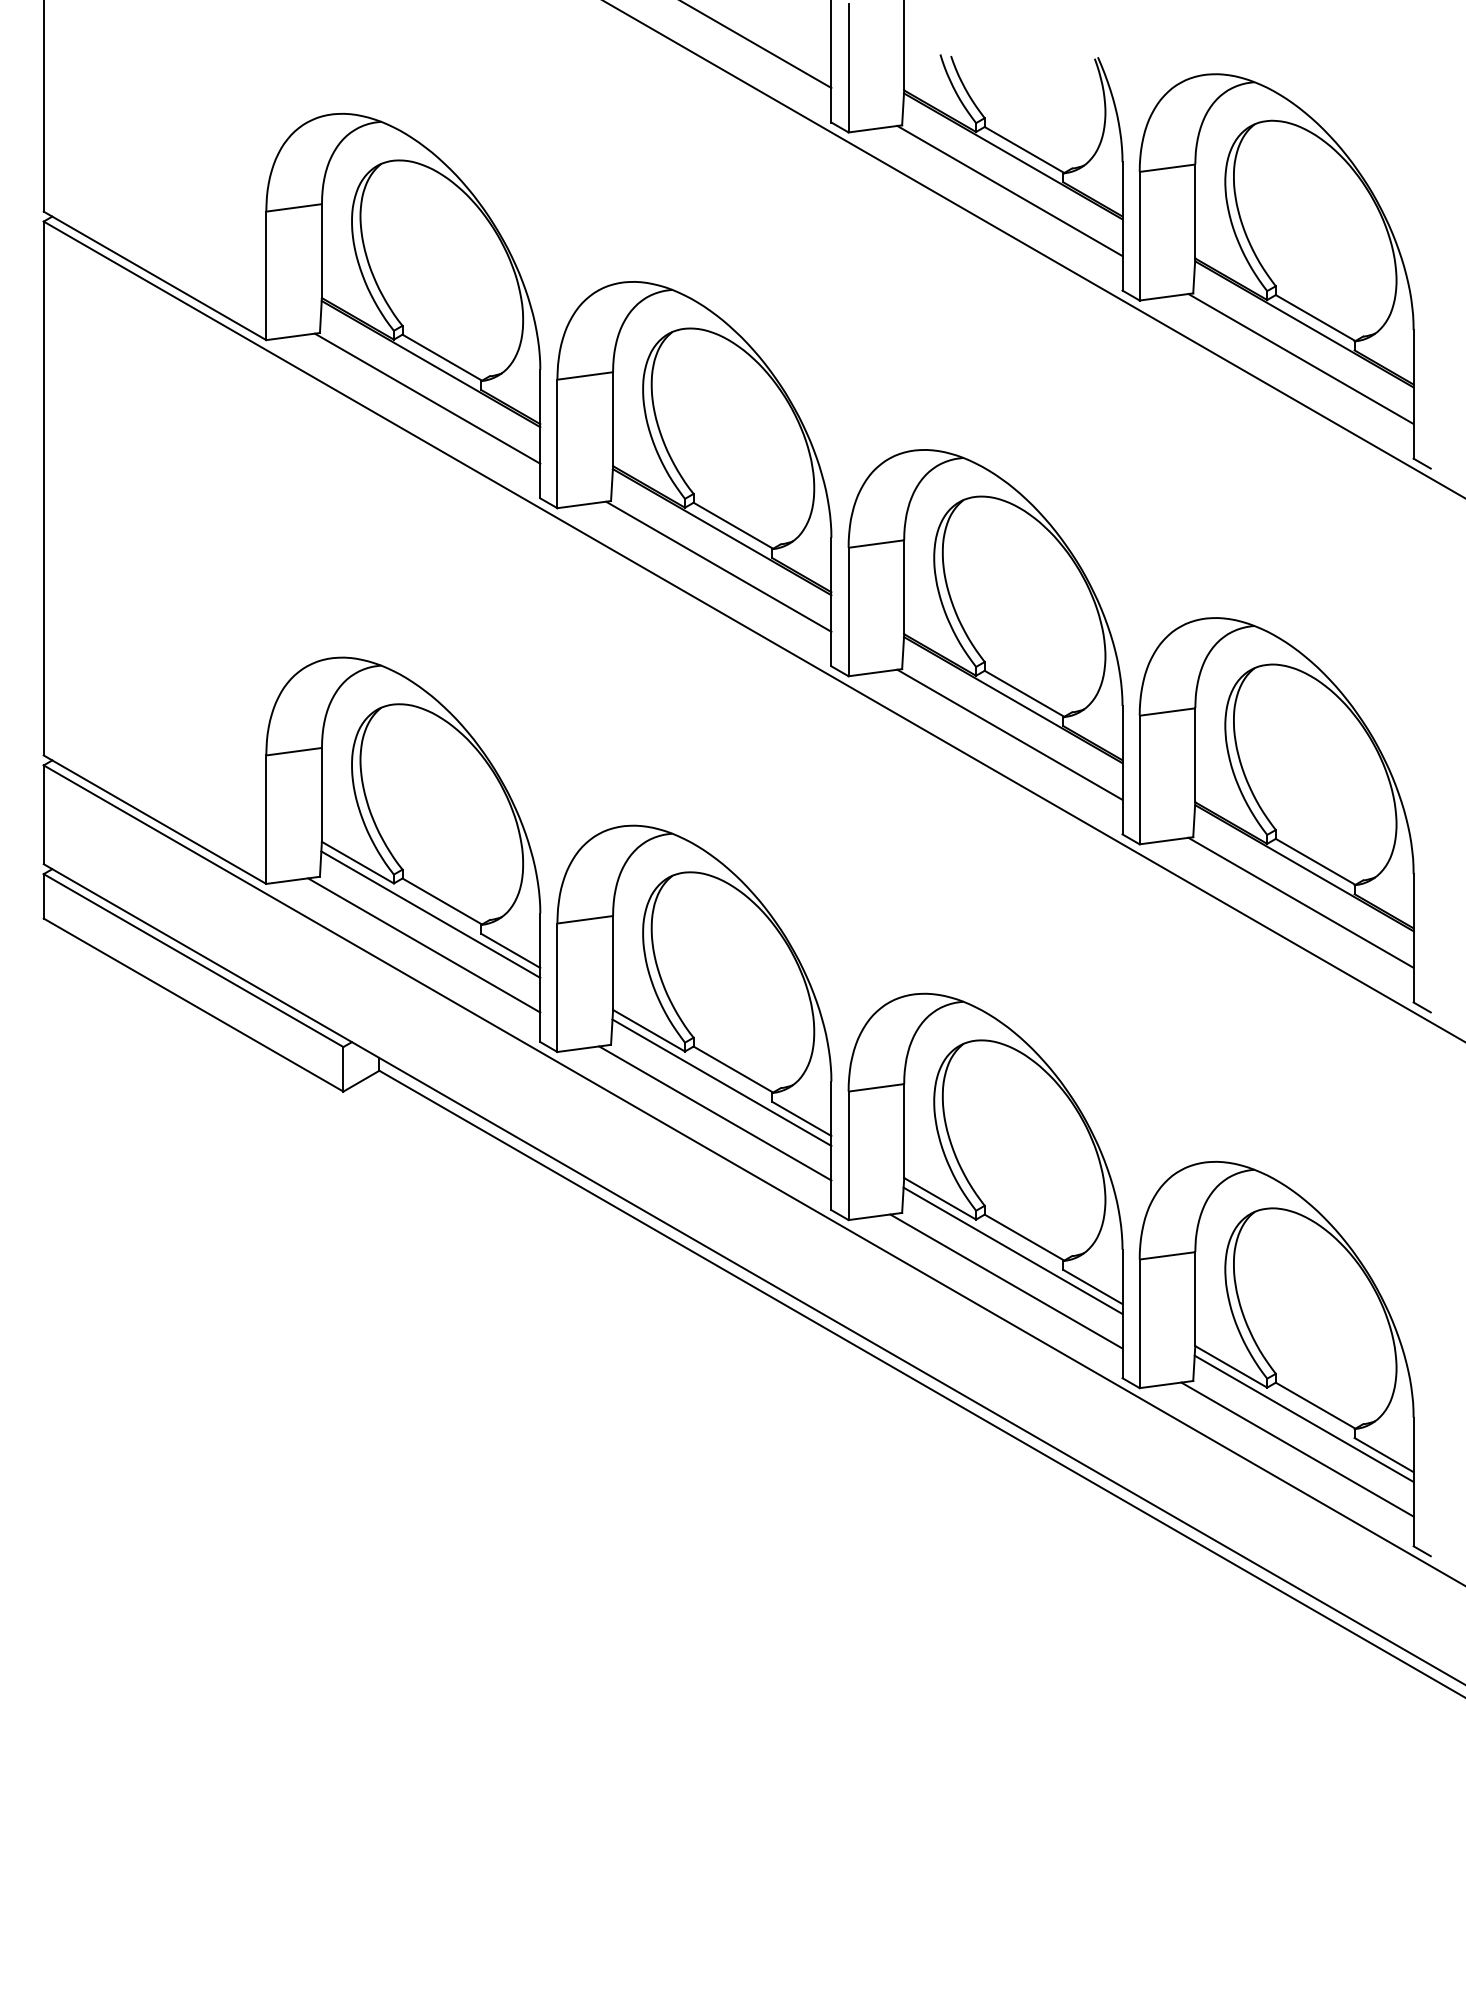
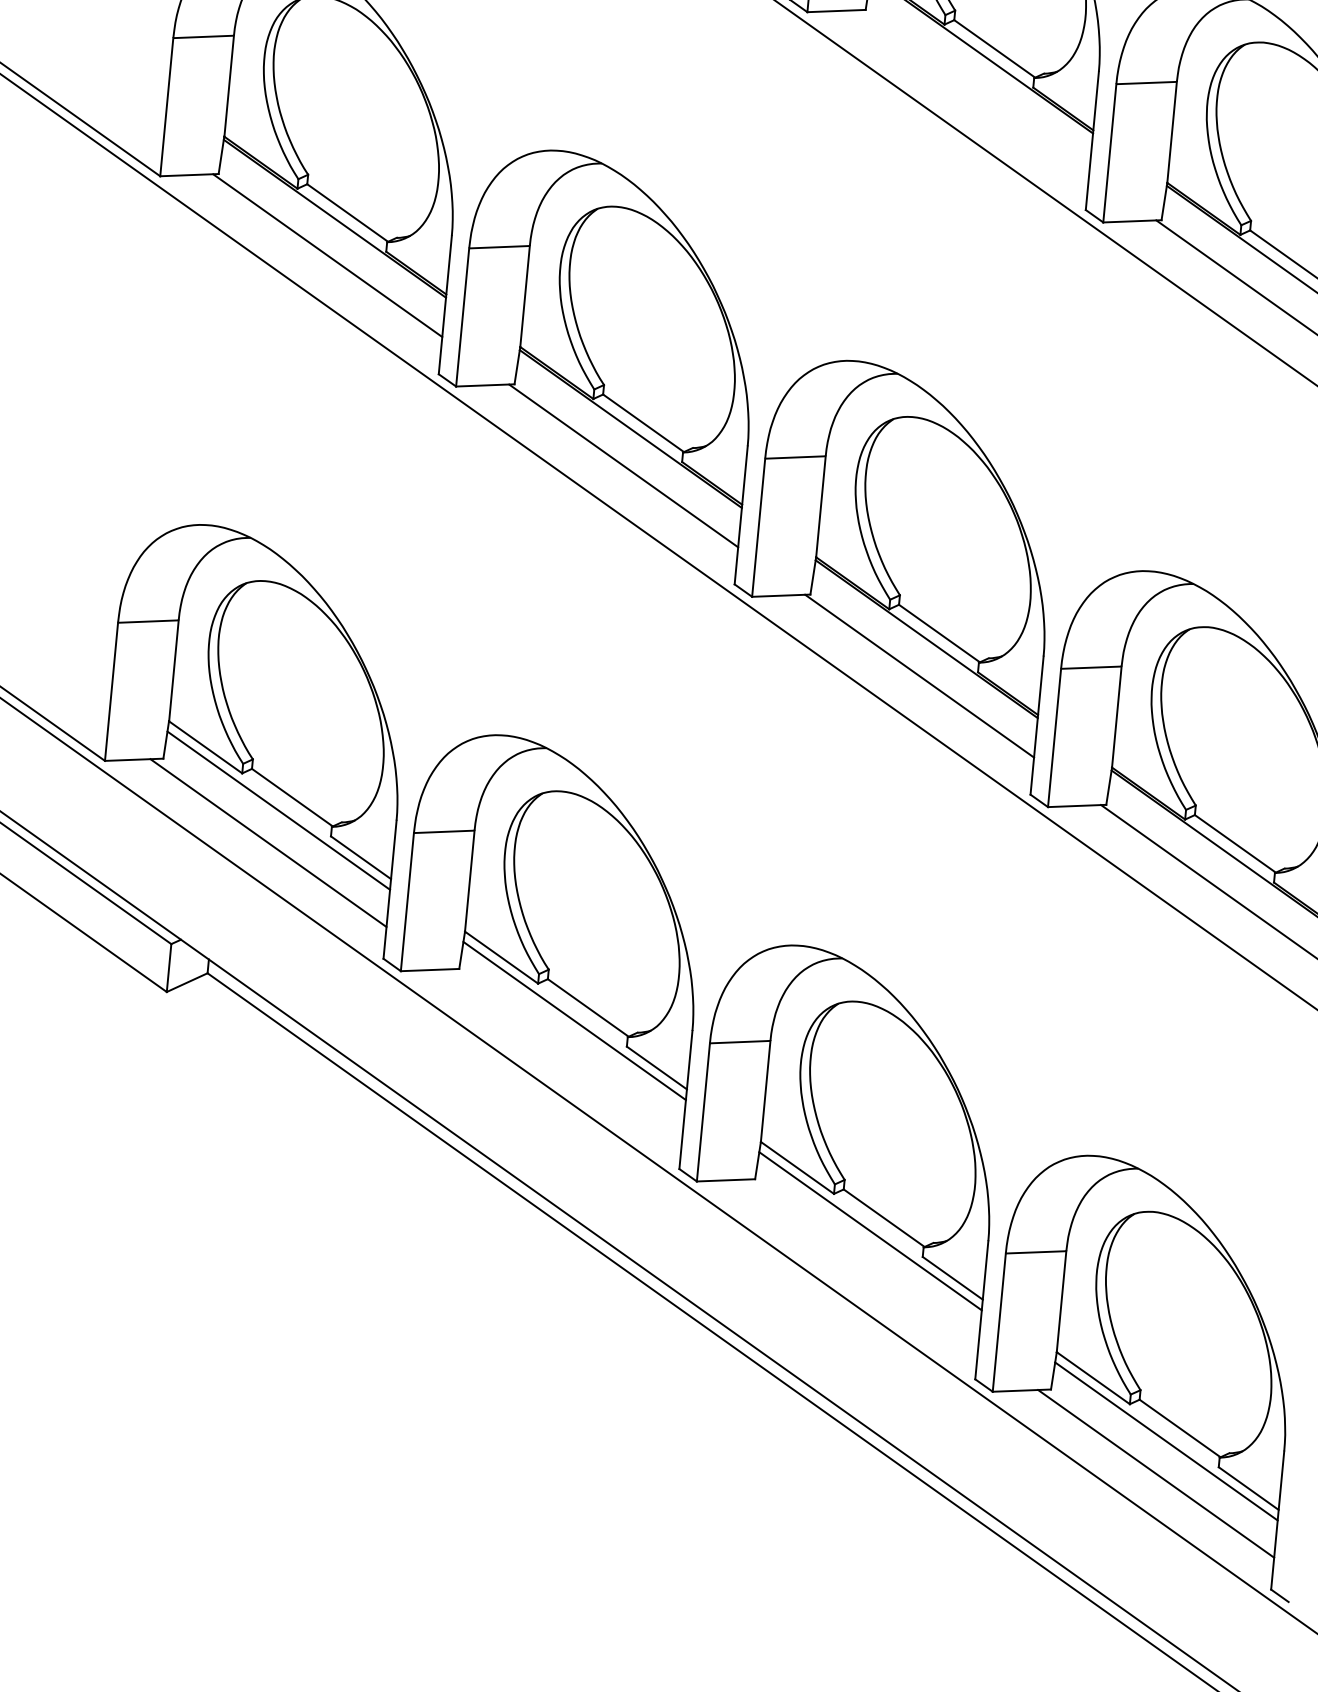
line: (1009, 190) -> (974, 90), removed
line: (715, 1113) -> (564, 1053), removed
line: (1006, 1281) -> (860, 1263), removed

